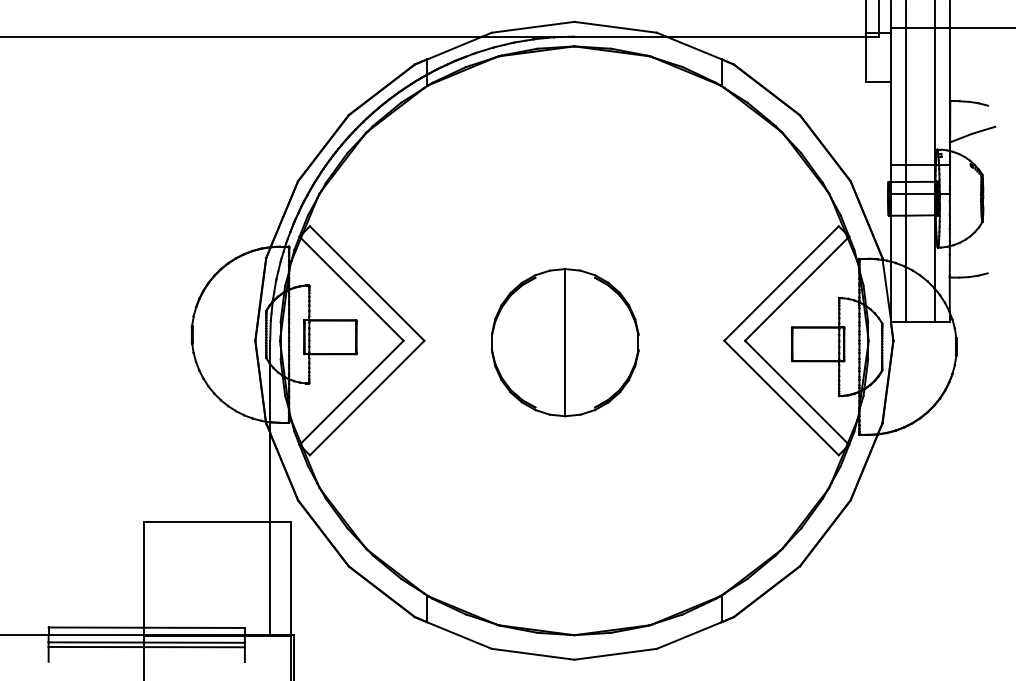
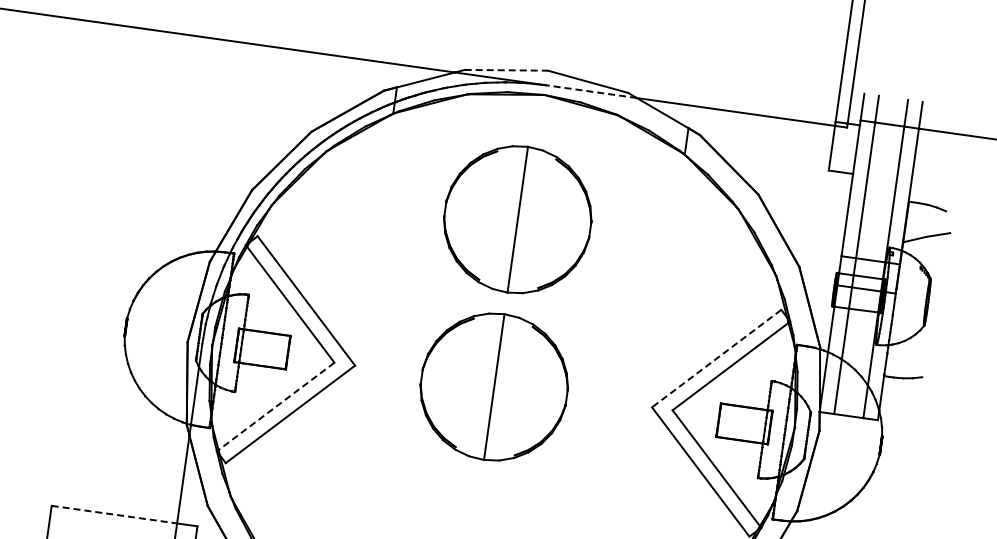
line: (533, 27) -> (506, 70), solid -> dashed
line: (620, 36) -> (591, 91), solid -> dashed
part: (565, 173) -> (518, 219), added
line: (781, 283) -> (716, 358), solid -> dashed
line: (352, 392) -> (276, 406), solid -> dashed
line: (207, 521) -> (115, 514), solid -> dashed

